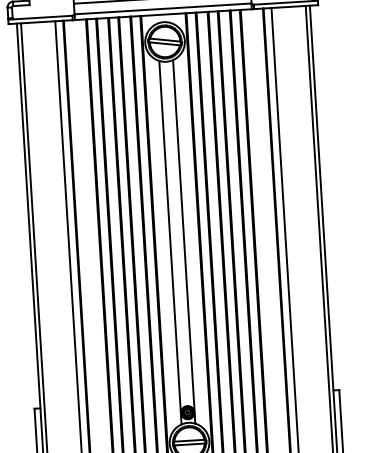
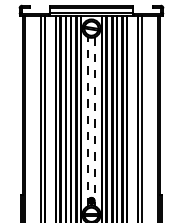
line: (170, 242) -> (88, 121), solid -> dashed
line: (183, 243) -> (94, 122), solid -> dashed

